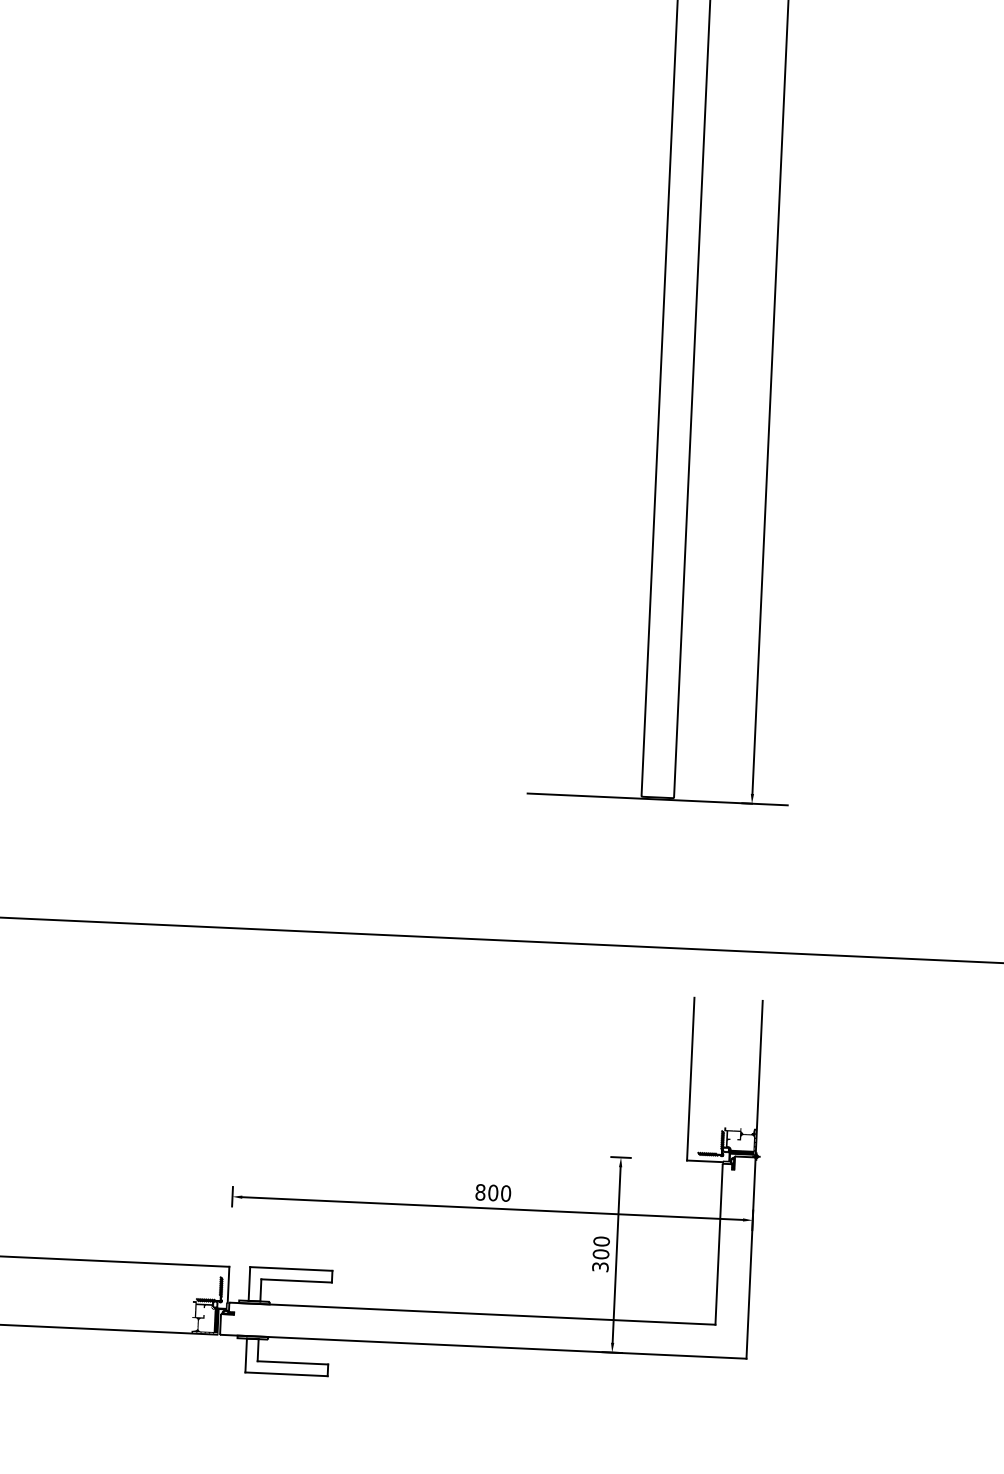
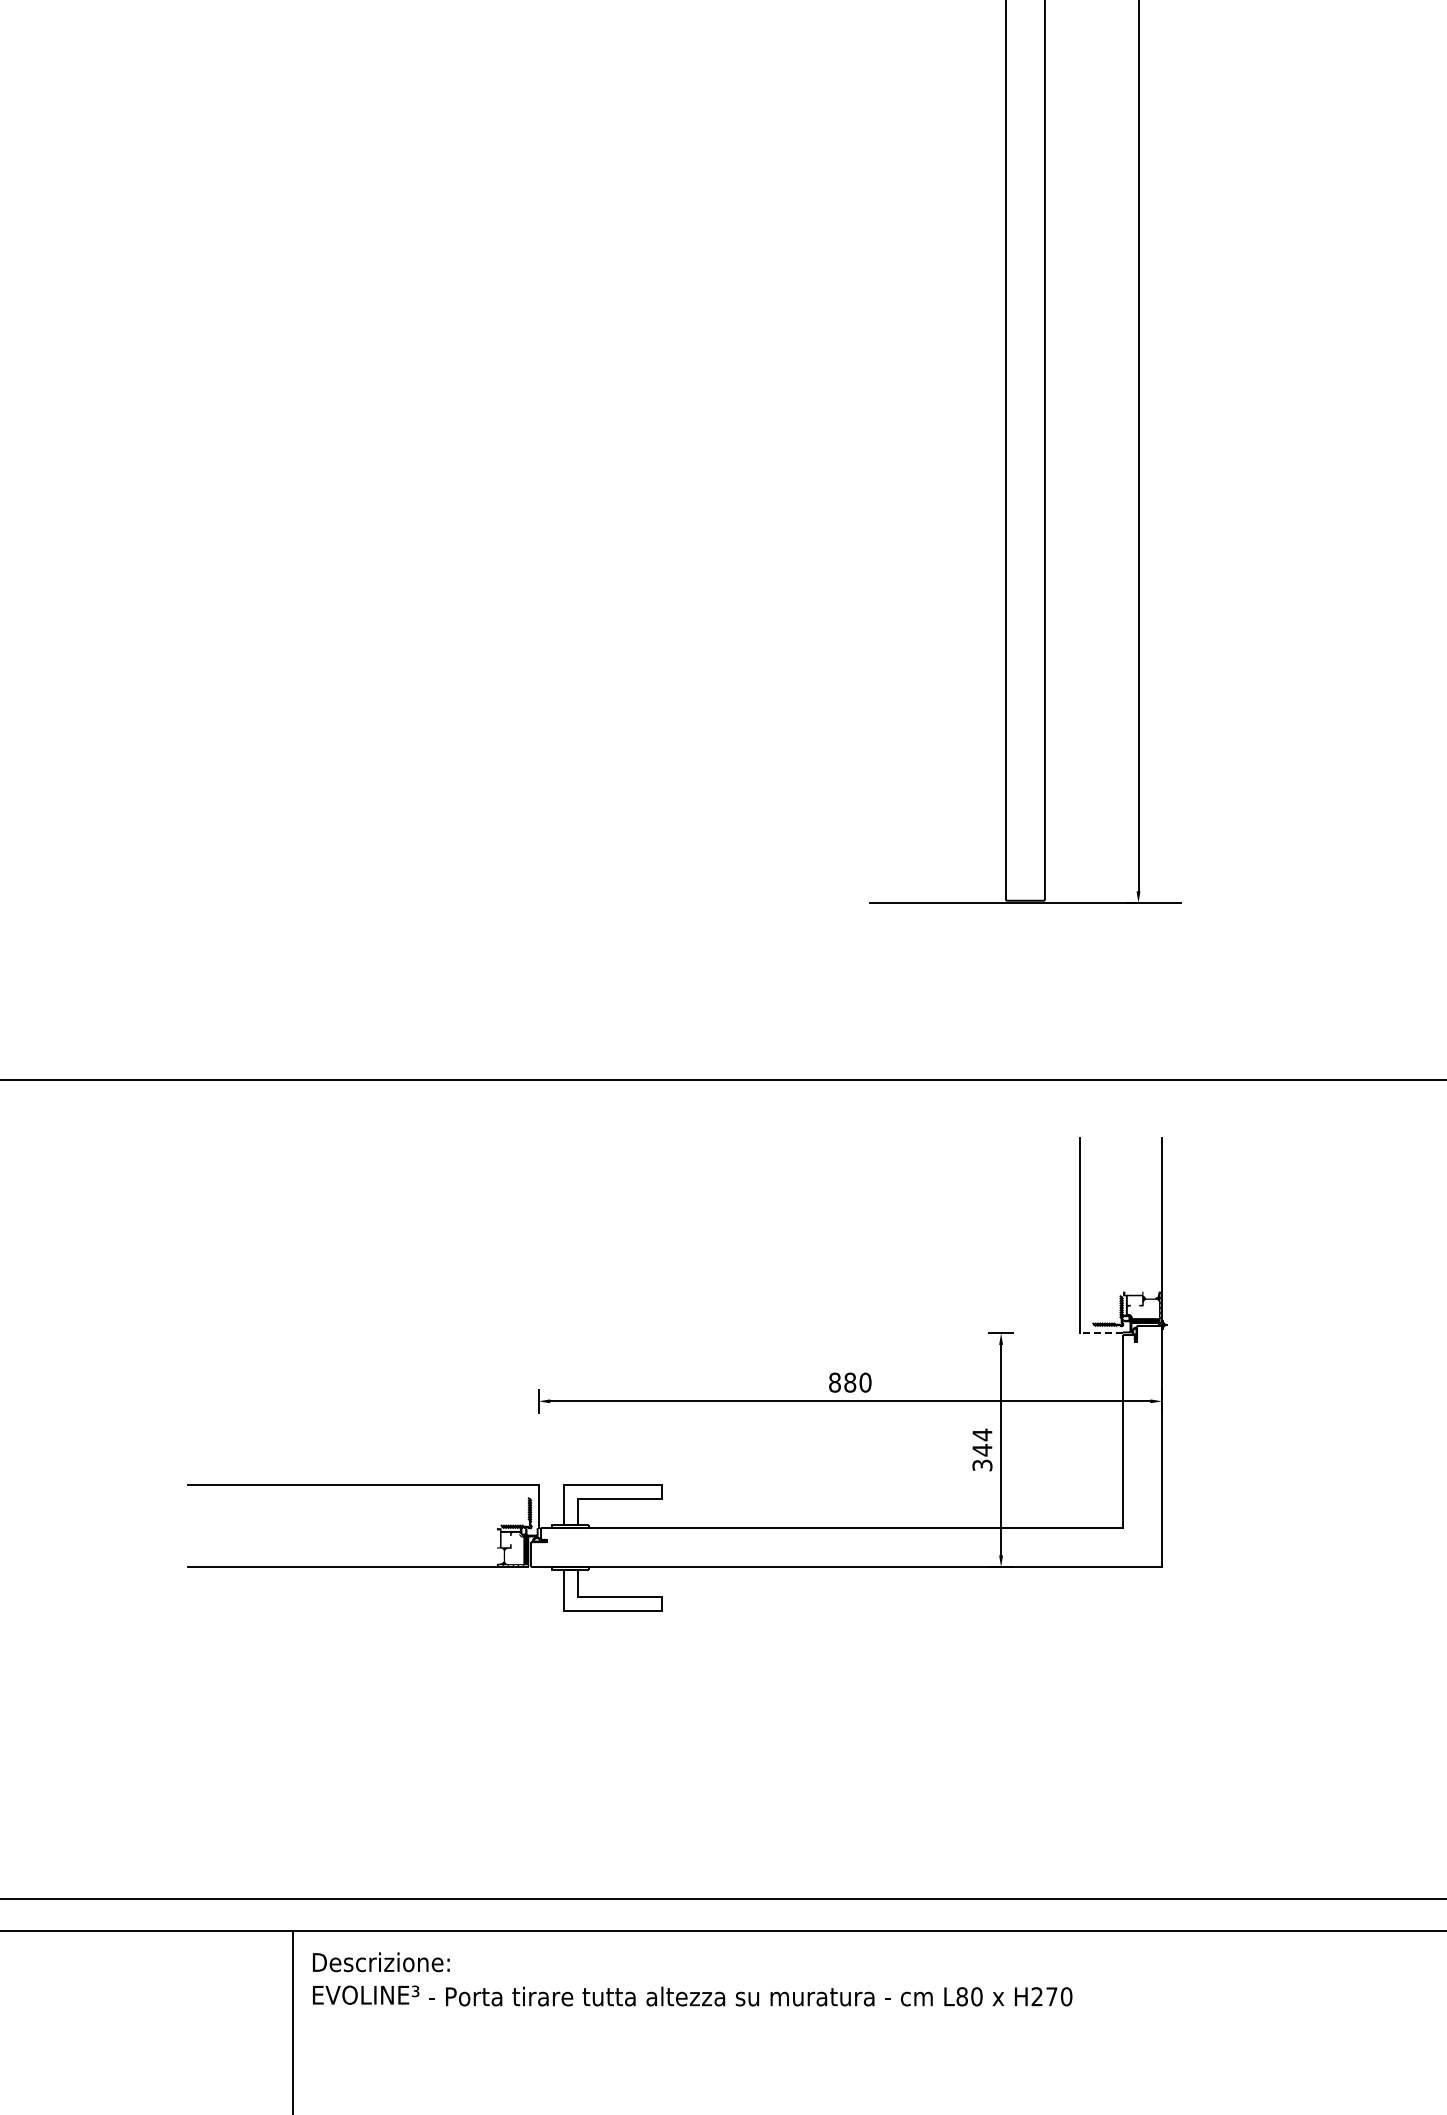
line: (704, 1161) -> (1101, 1333), solid -> dashed
text: (493, 1192) -> (850, 1382), 800 -> 880
text: (601, 1247) -> (982, 1442), 300 -> 344

